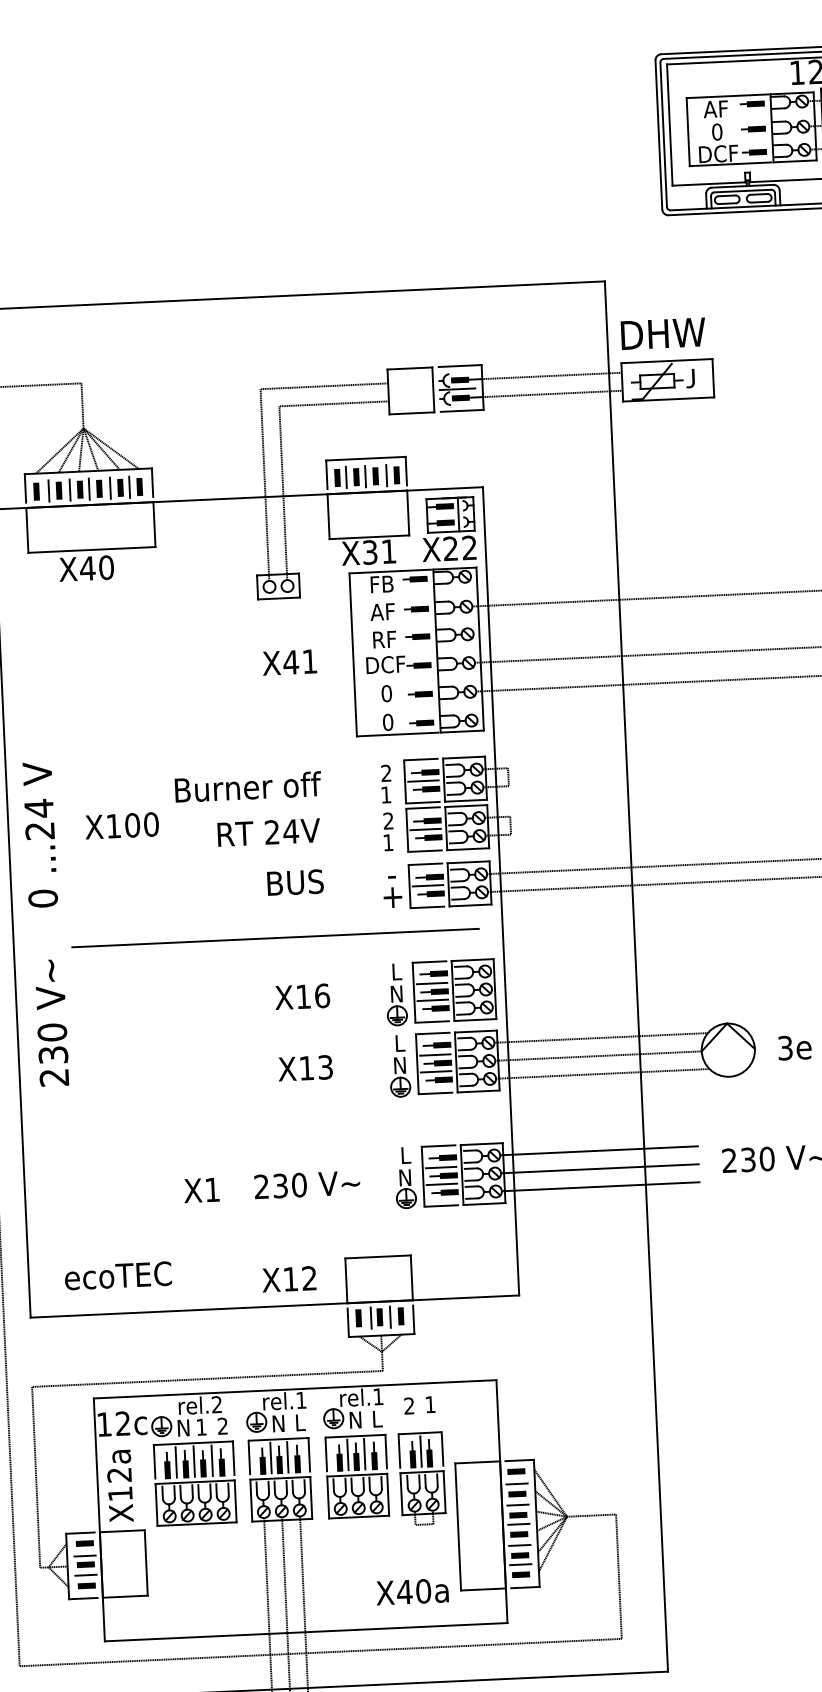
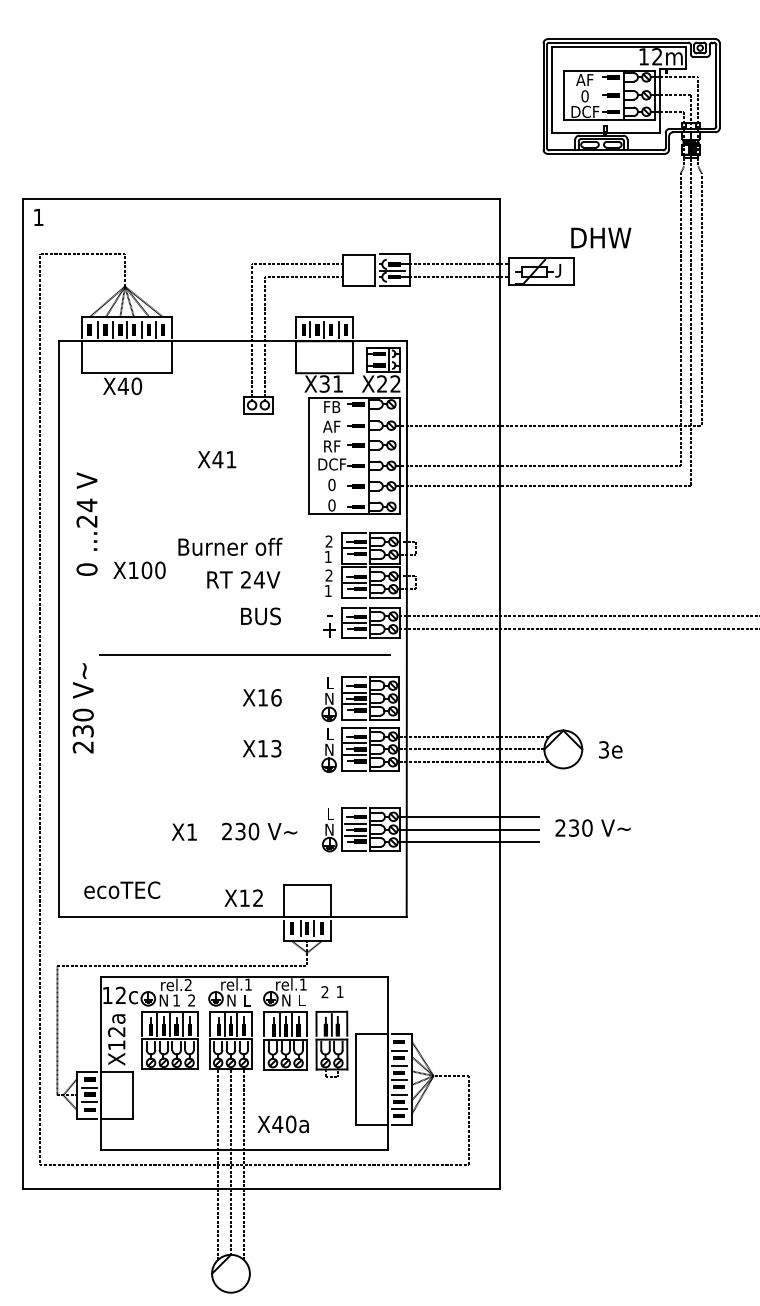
text: (663, 333) -> (601, 237), moved
text: (290, 662) -> (217, 459), moved
text: (39, 833) -> (86, 523), moved
text: (411, 1592) -> (282, 1124), moved

